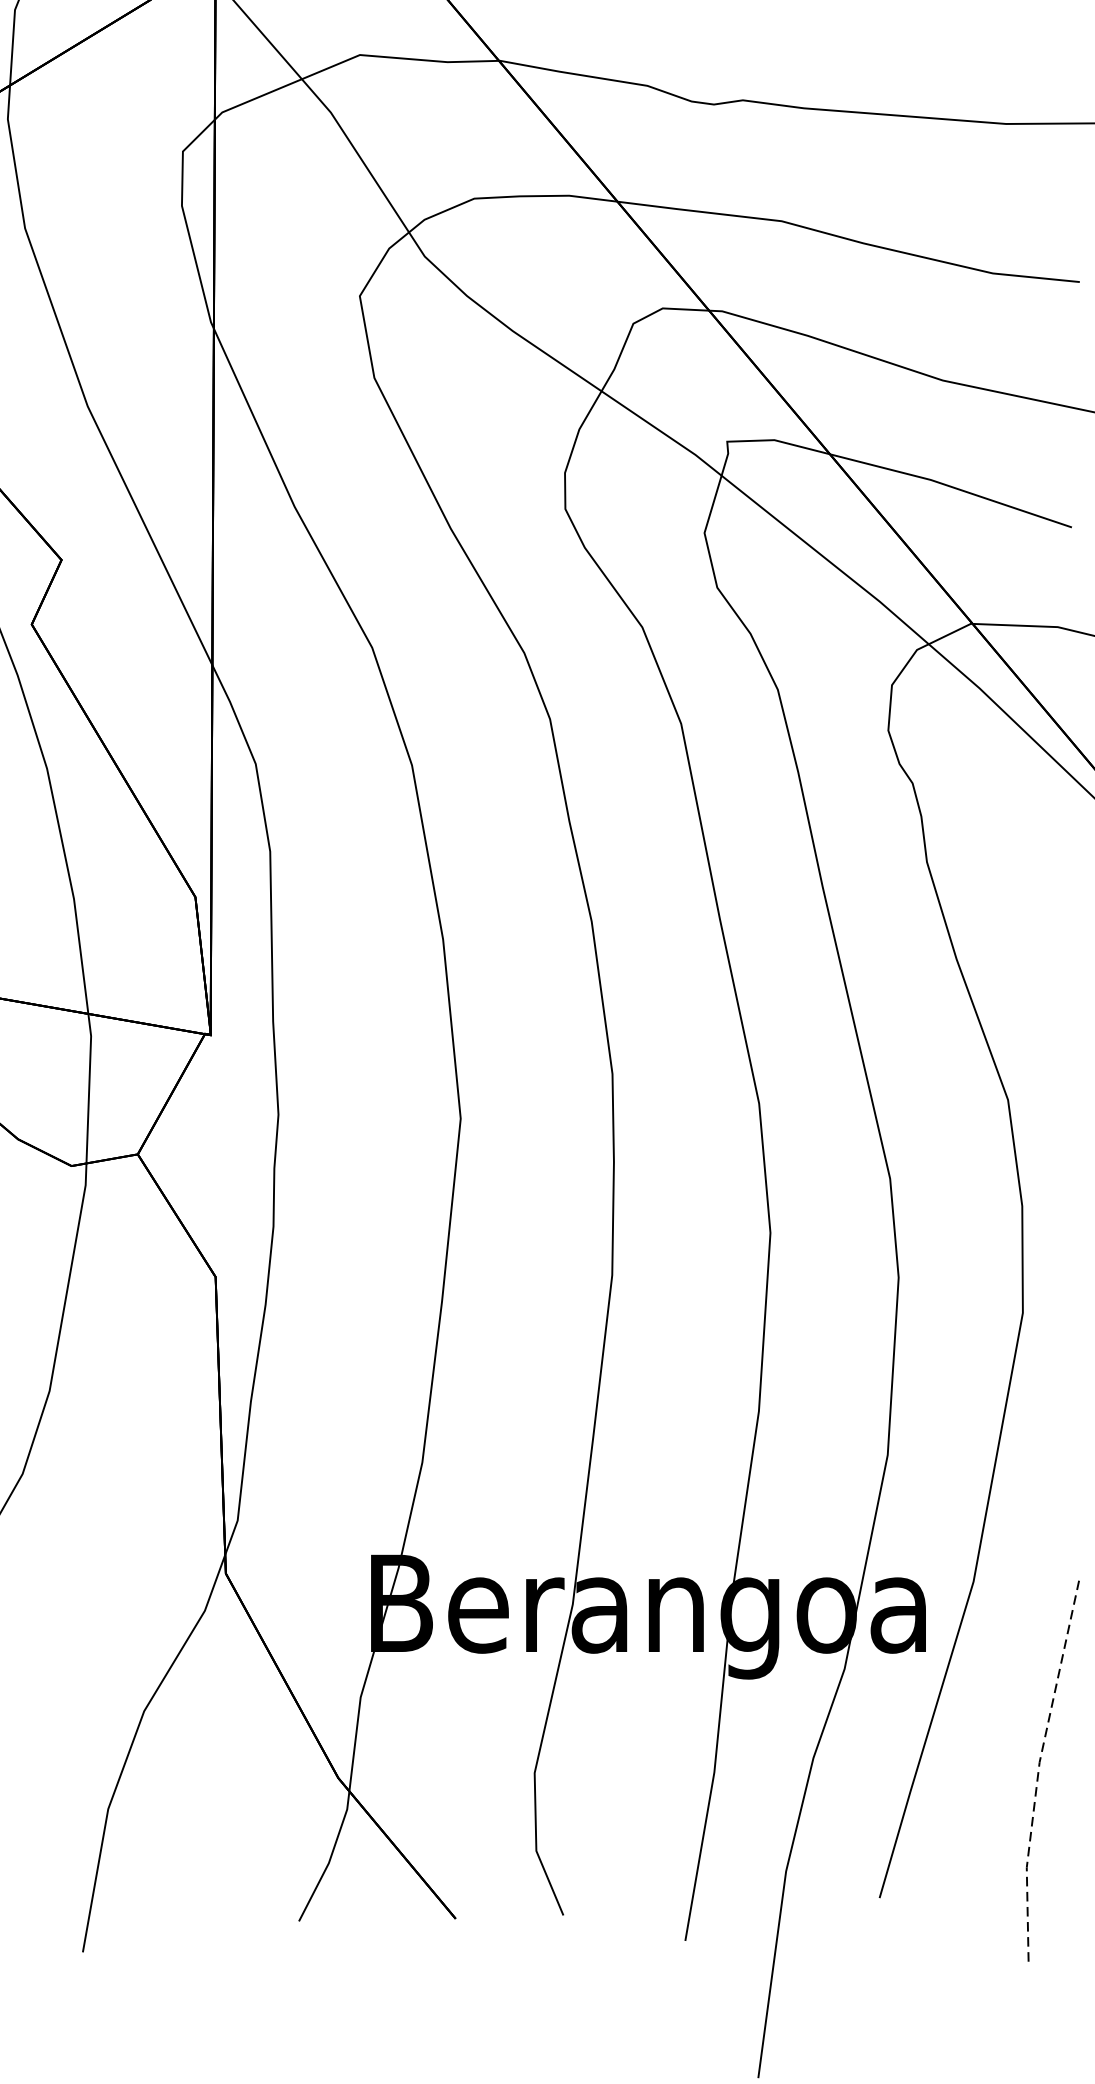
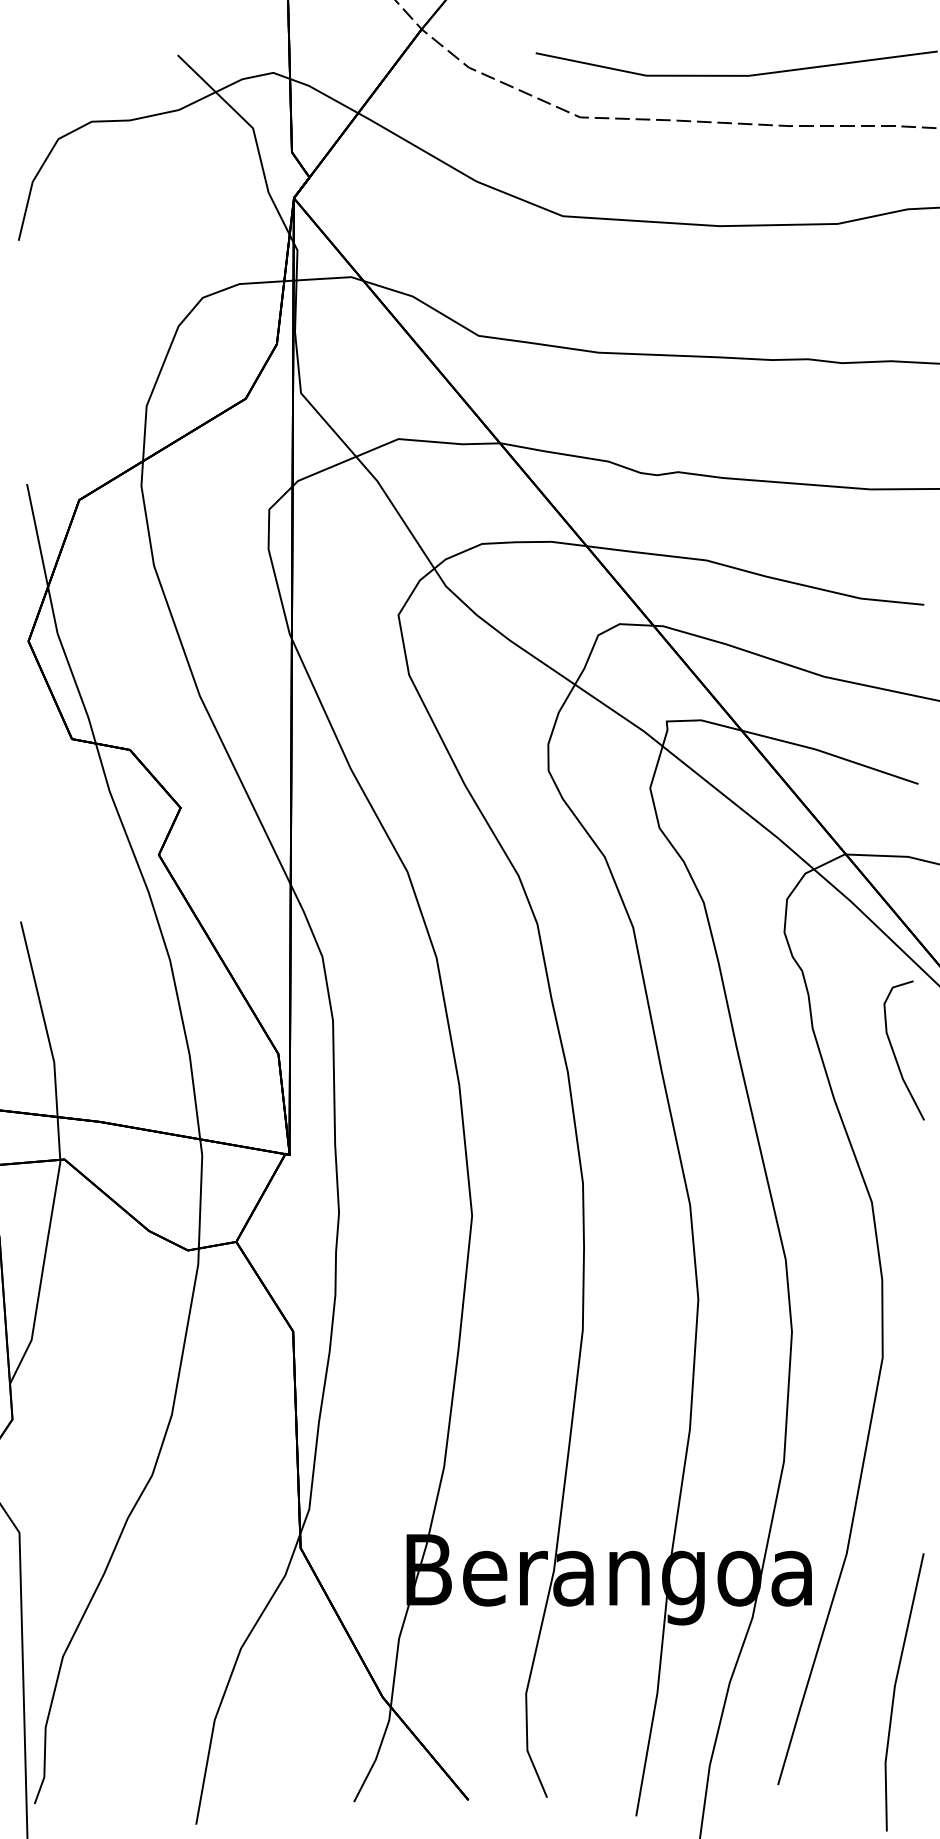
curve: (1040, 897) -> (895, 1054), added
line: (1039, 1768) -> (894, 1690), dashed -> solid

